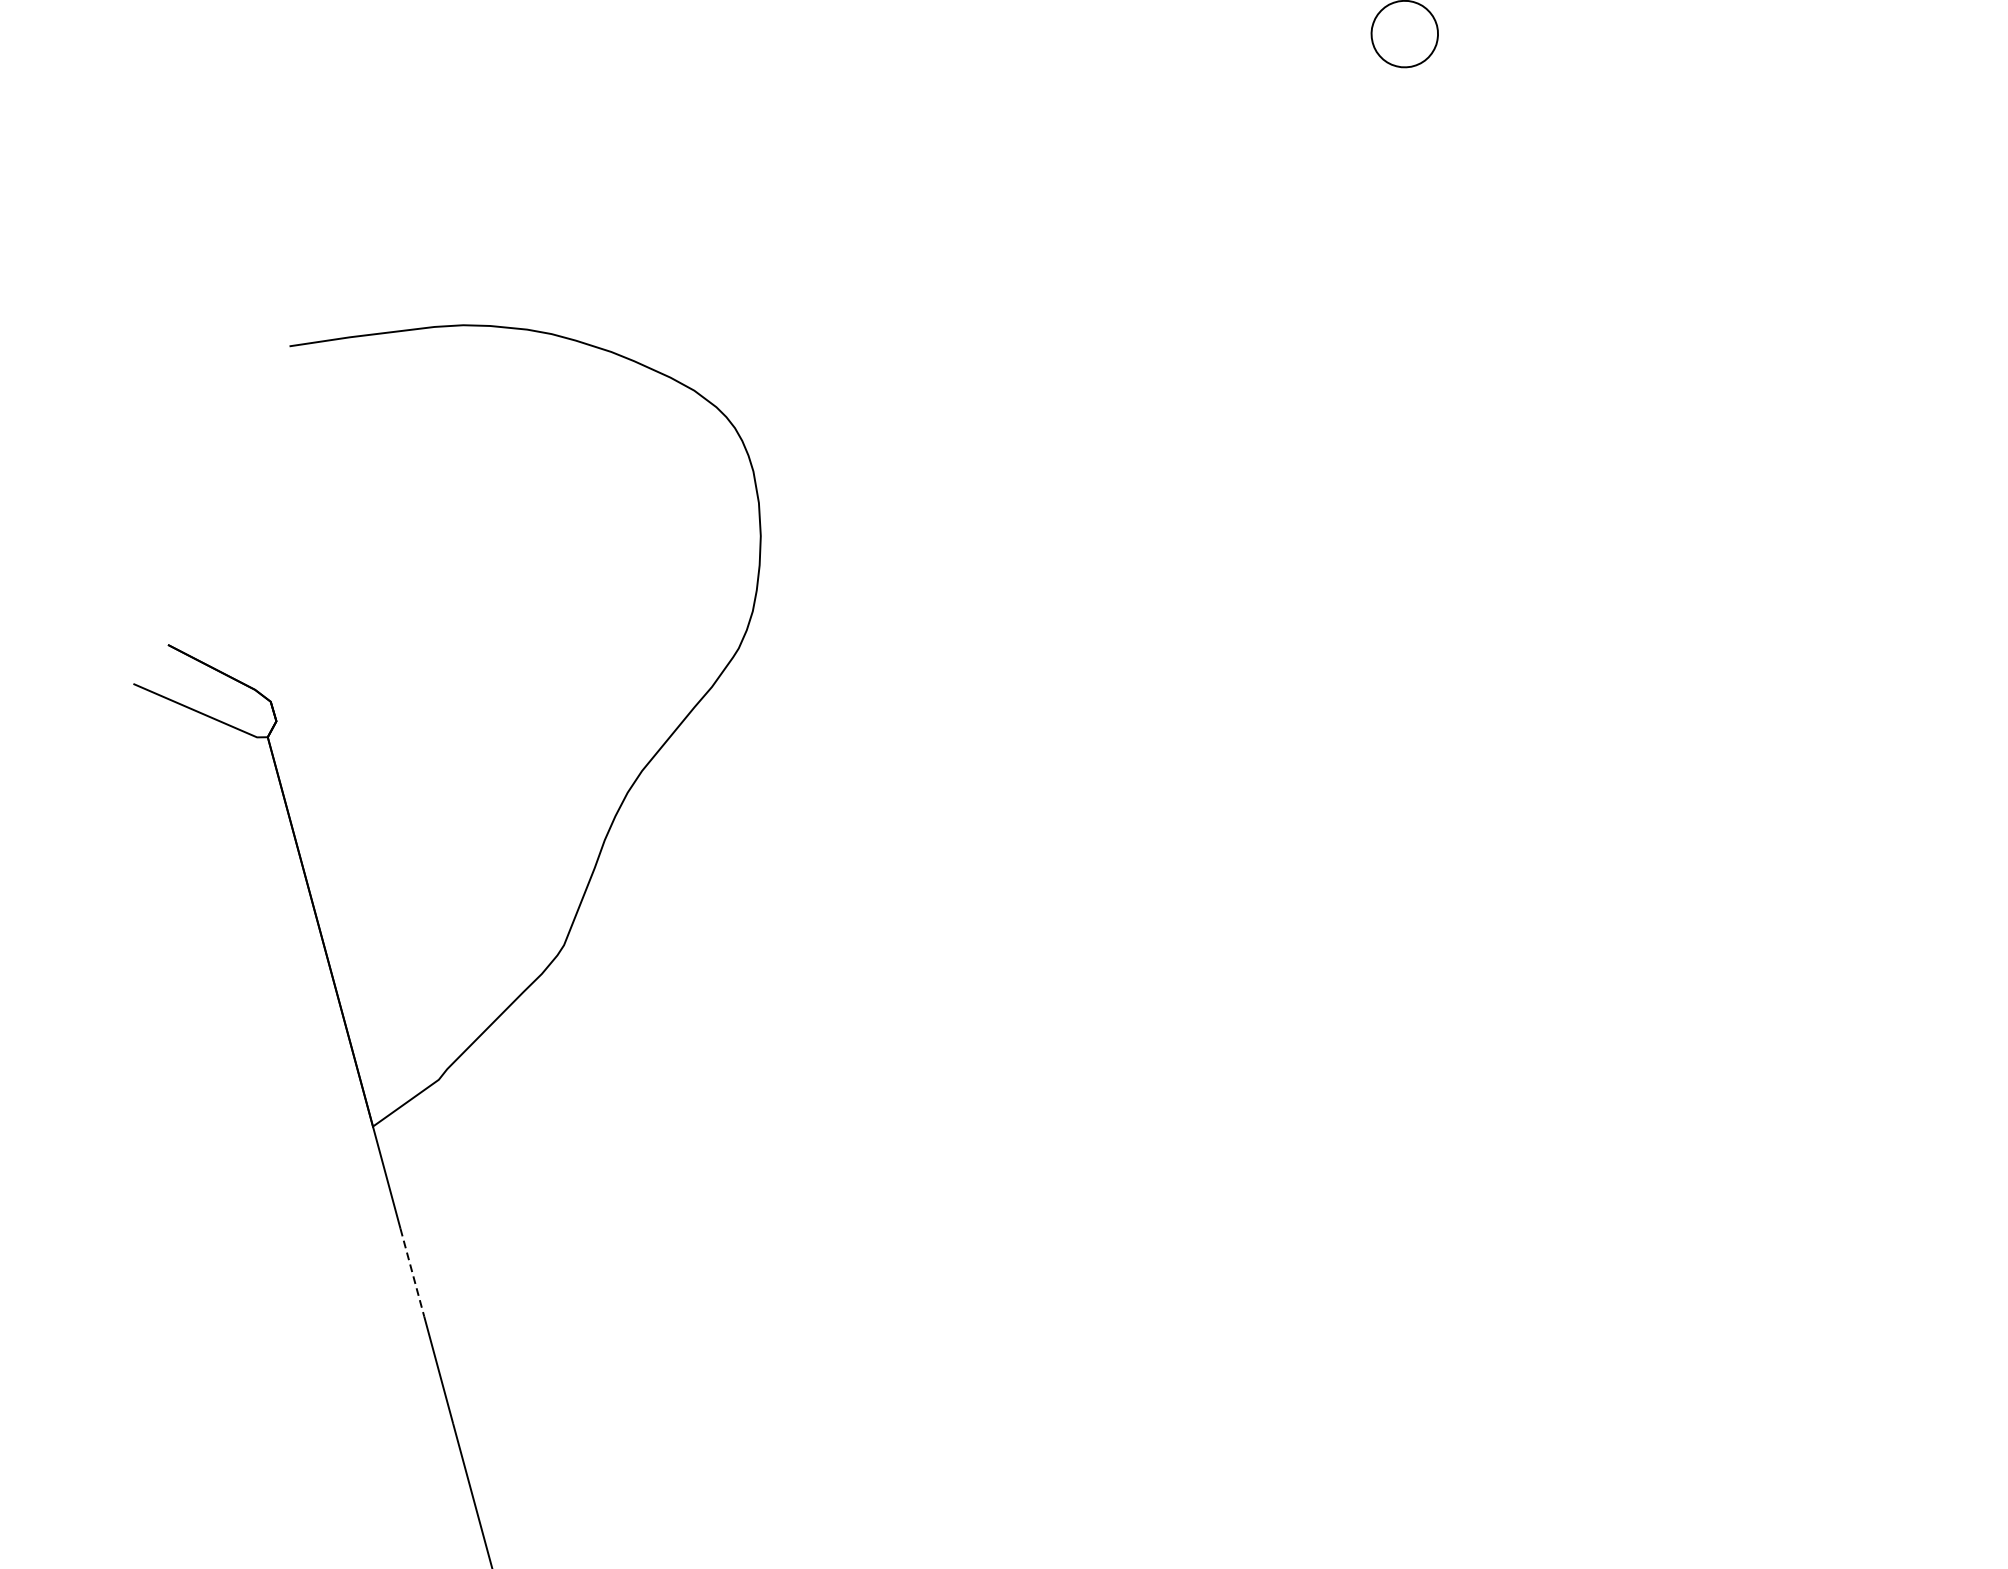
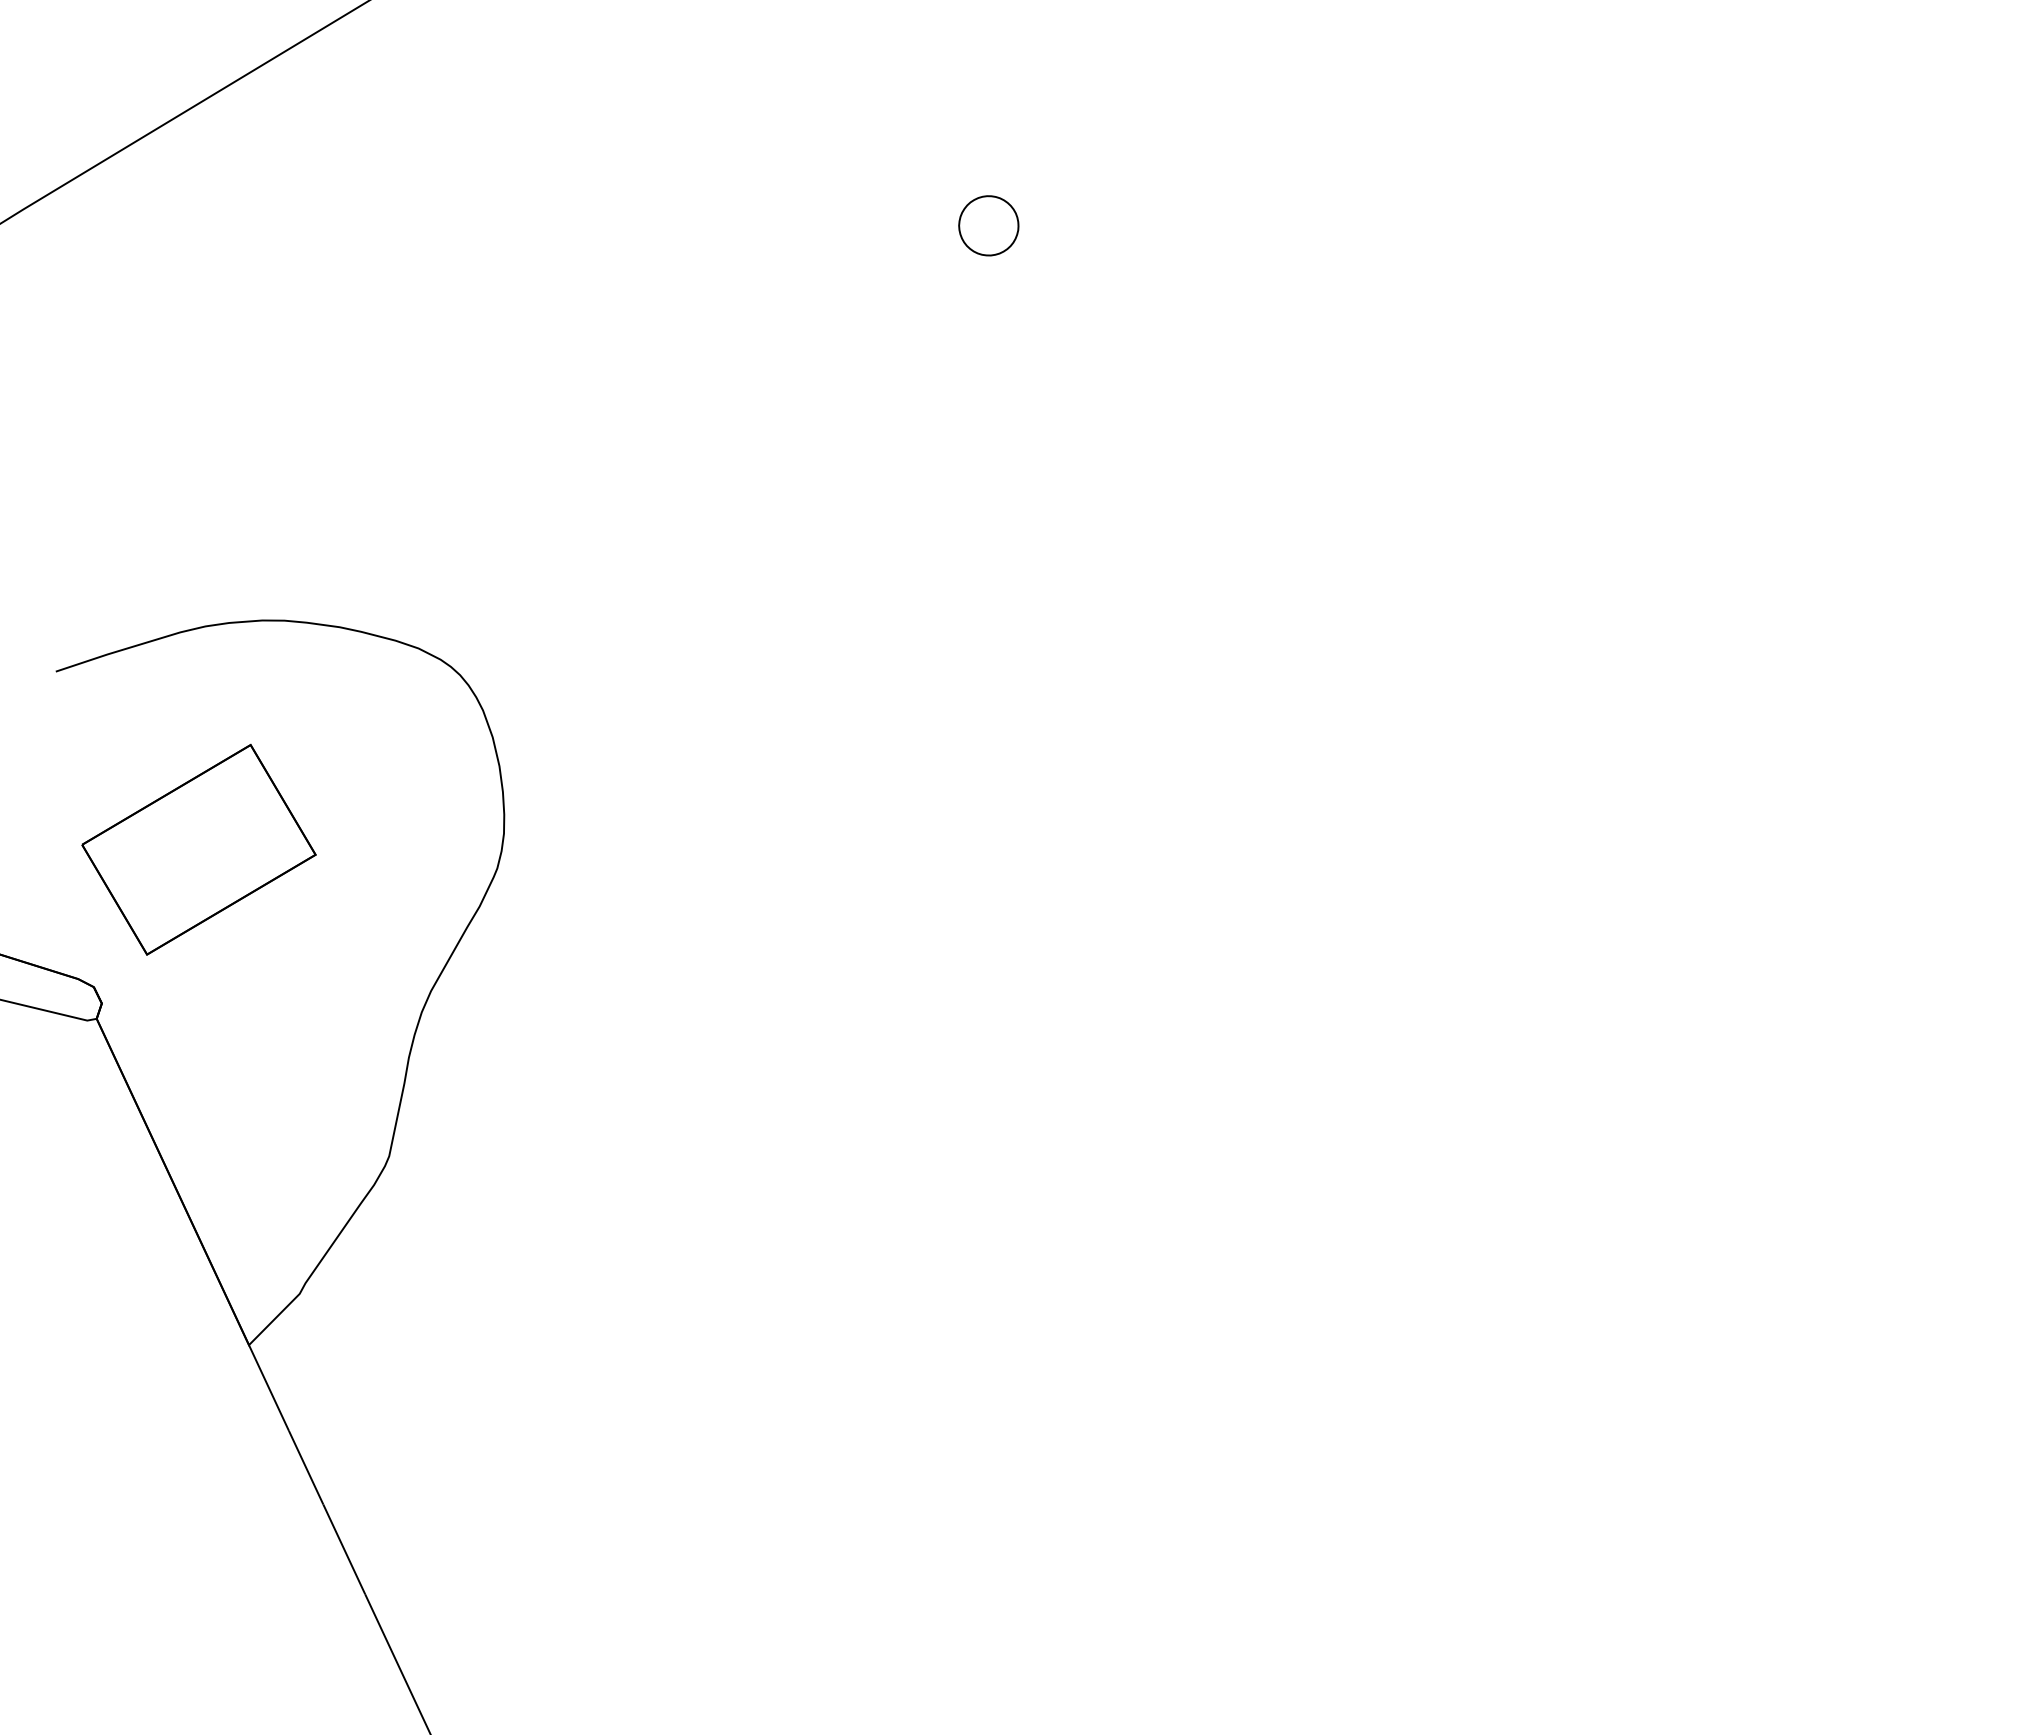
part: (412, 570) -> (198, 849), added
line: (412, 1272) -> (306, 1467), dashed -> solid

